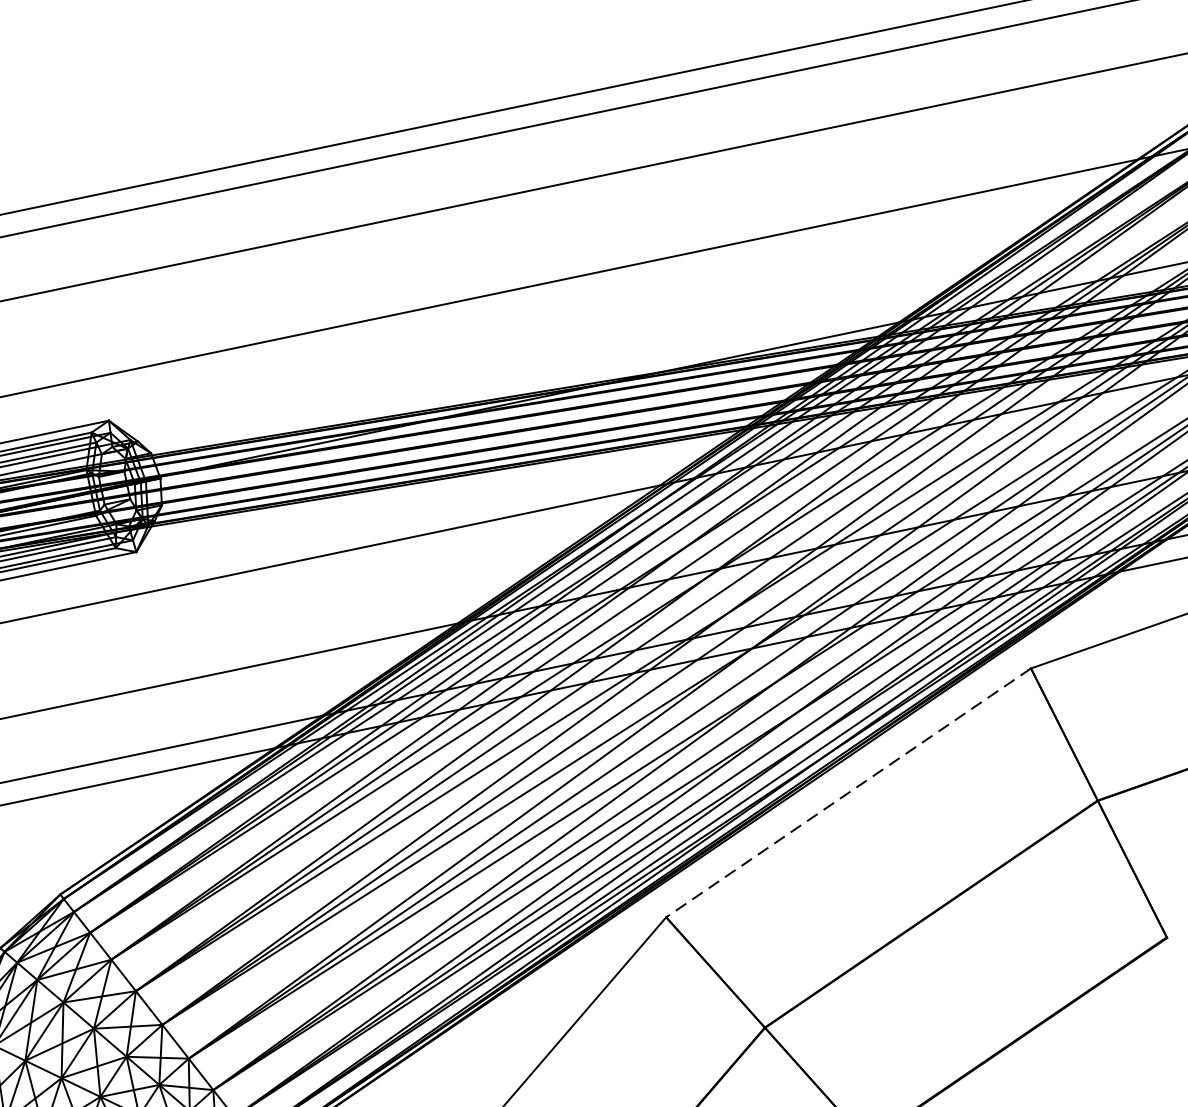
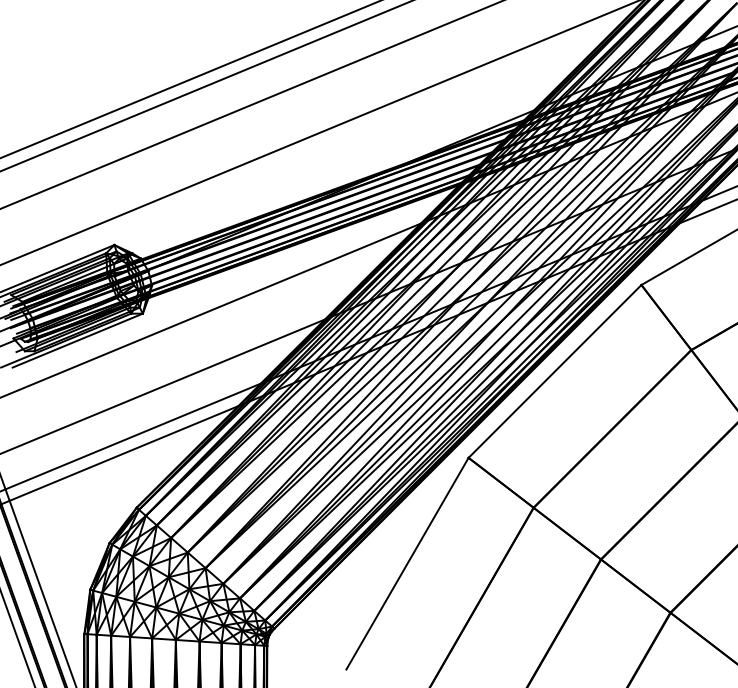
line: (847, 792) -> (554, 371), dashed -> solid

